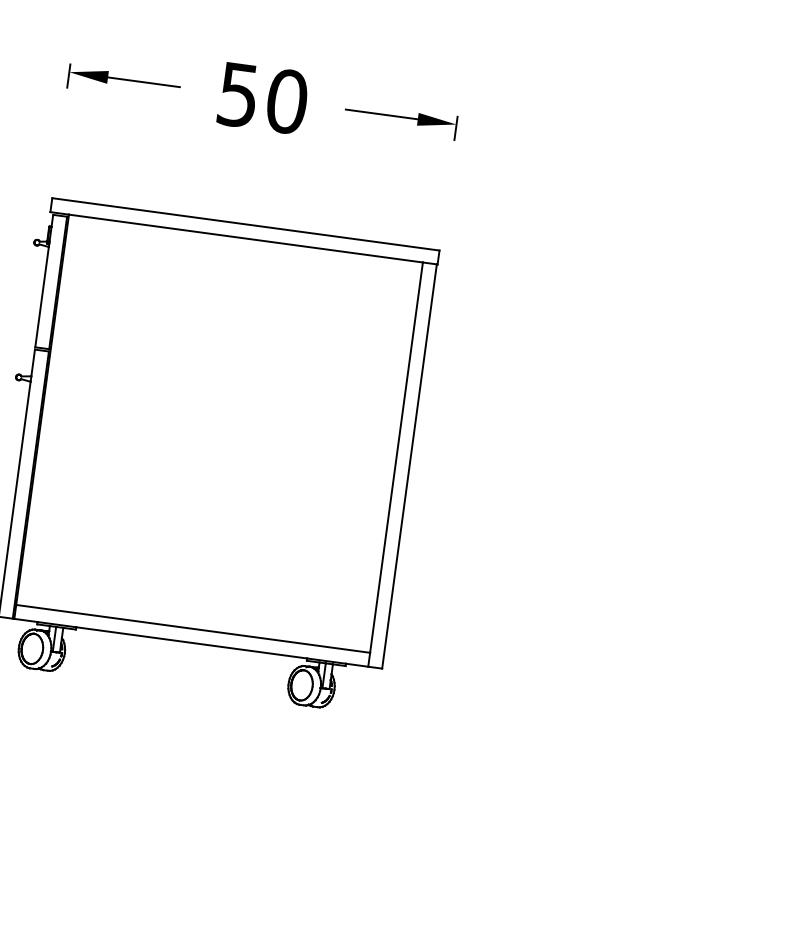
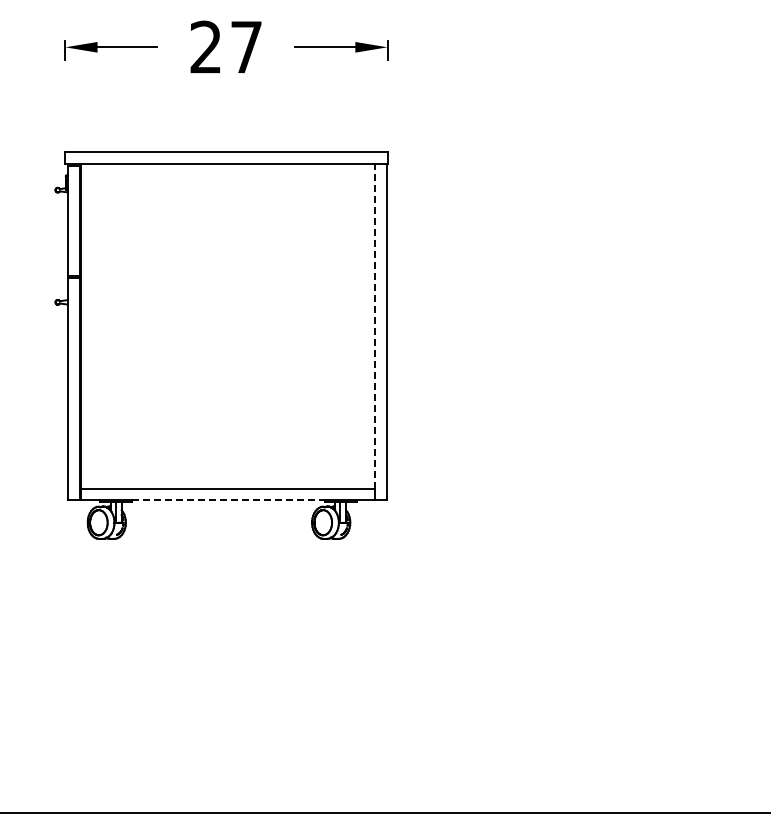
text: (263, 97) -> (226, 46), 50 -> 27
line: (396, 456) -> (375, 325), solid -> dashed
line: (191, 643) -> (228, 500), solid -> dashed

